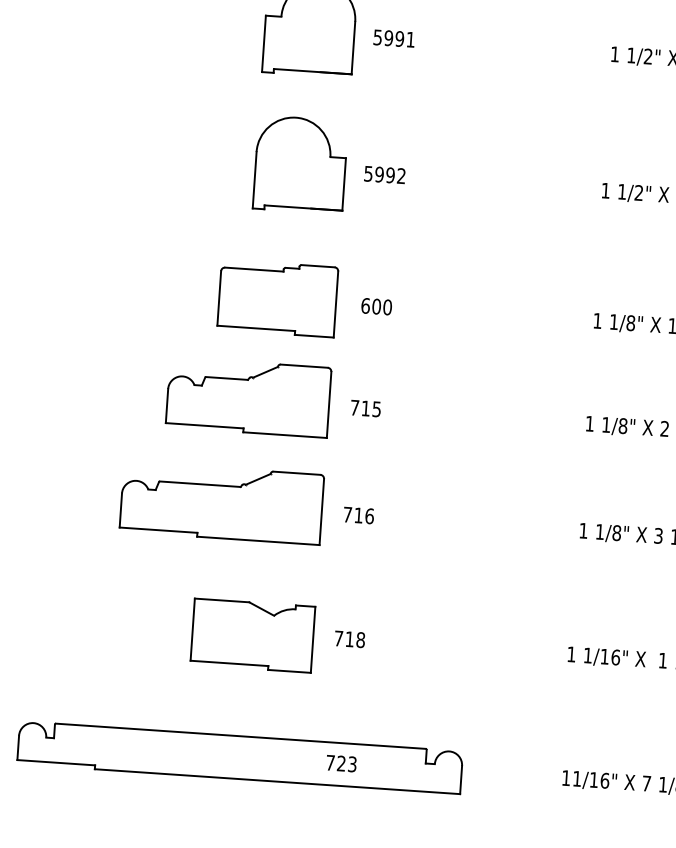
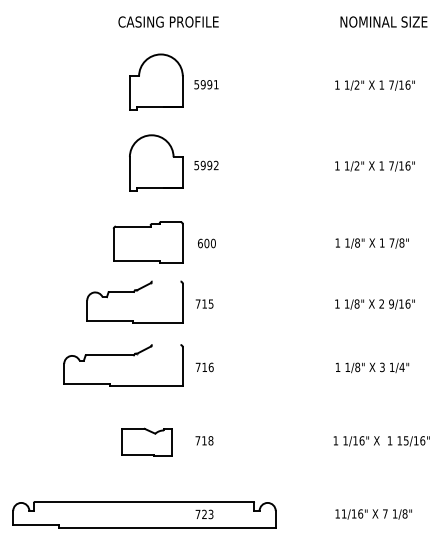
line: (304, 366) -> (166, 281), removed
line: (296, 472) -> (166, 344), removed
part: (251, 635) -> (146, 442), size x0.7

